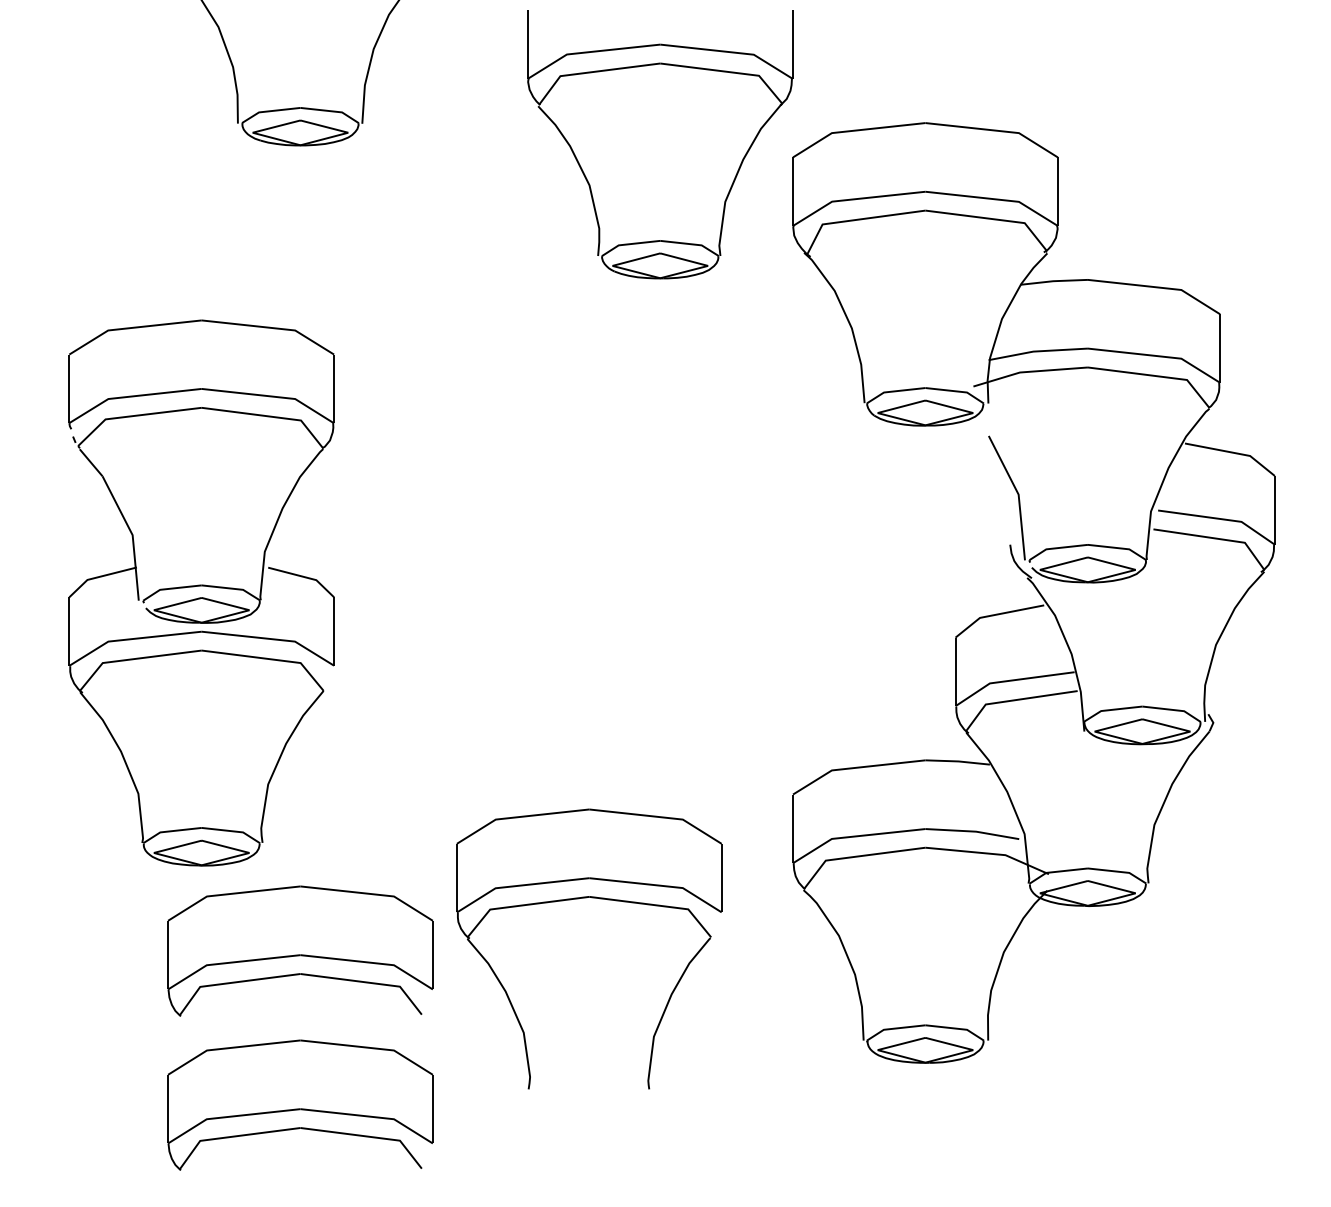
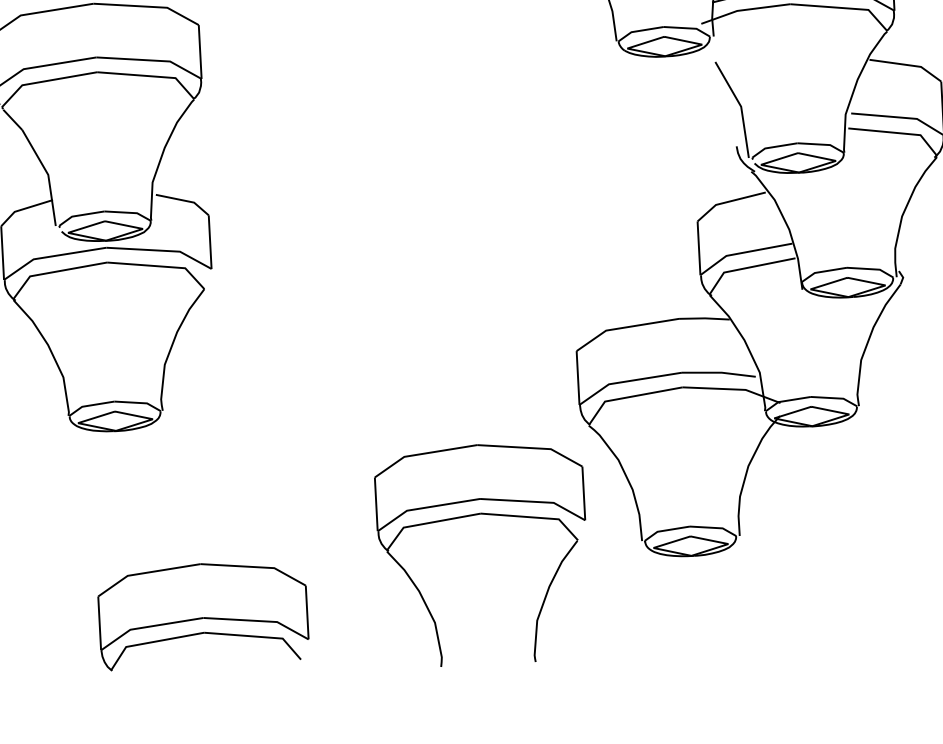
part: (599, 899) -> (488, 515), moved
part: (300, 950) -> (196, 493), removed

